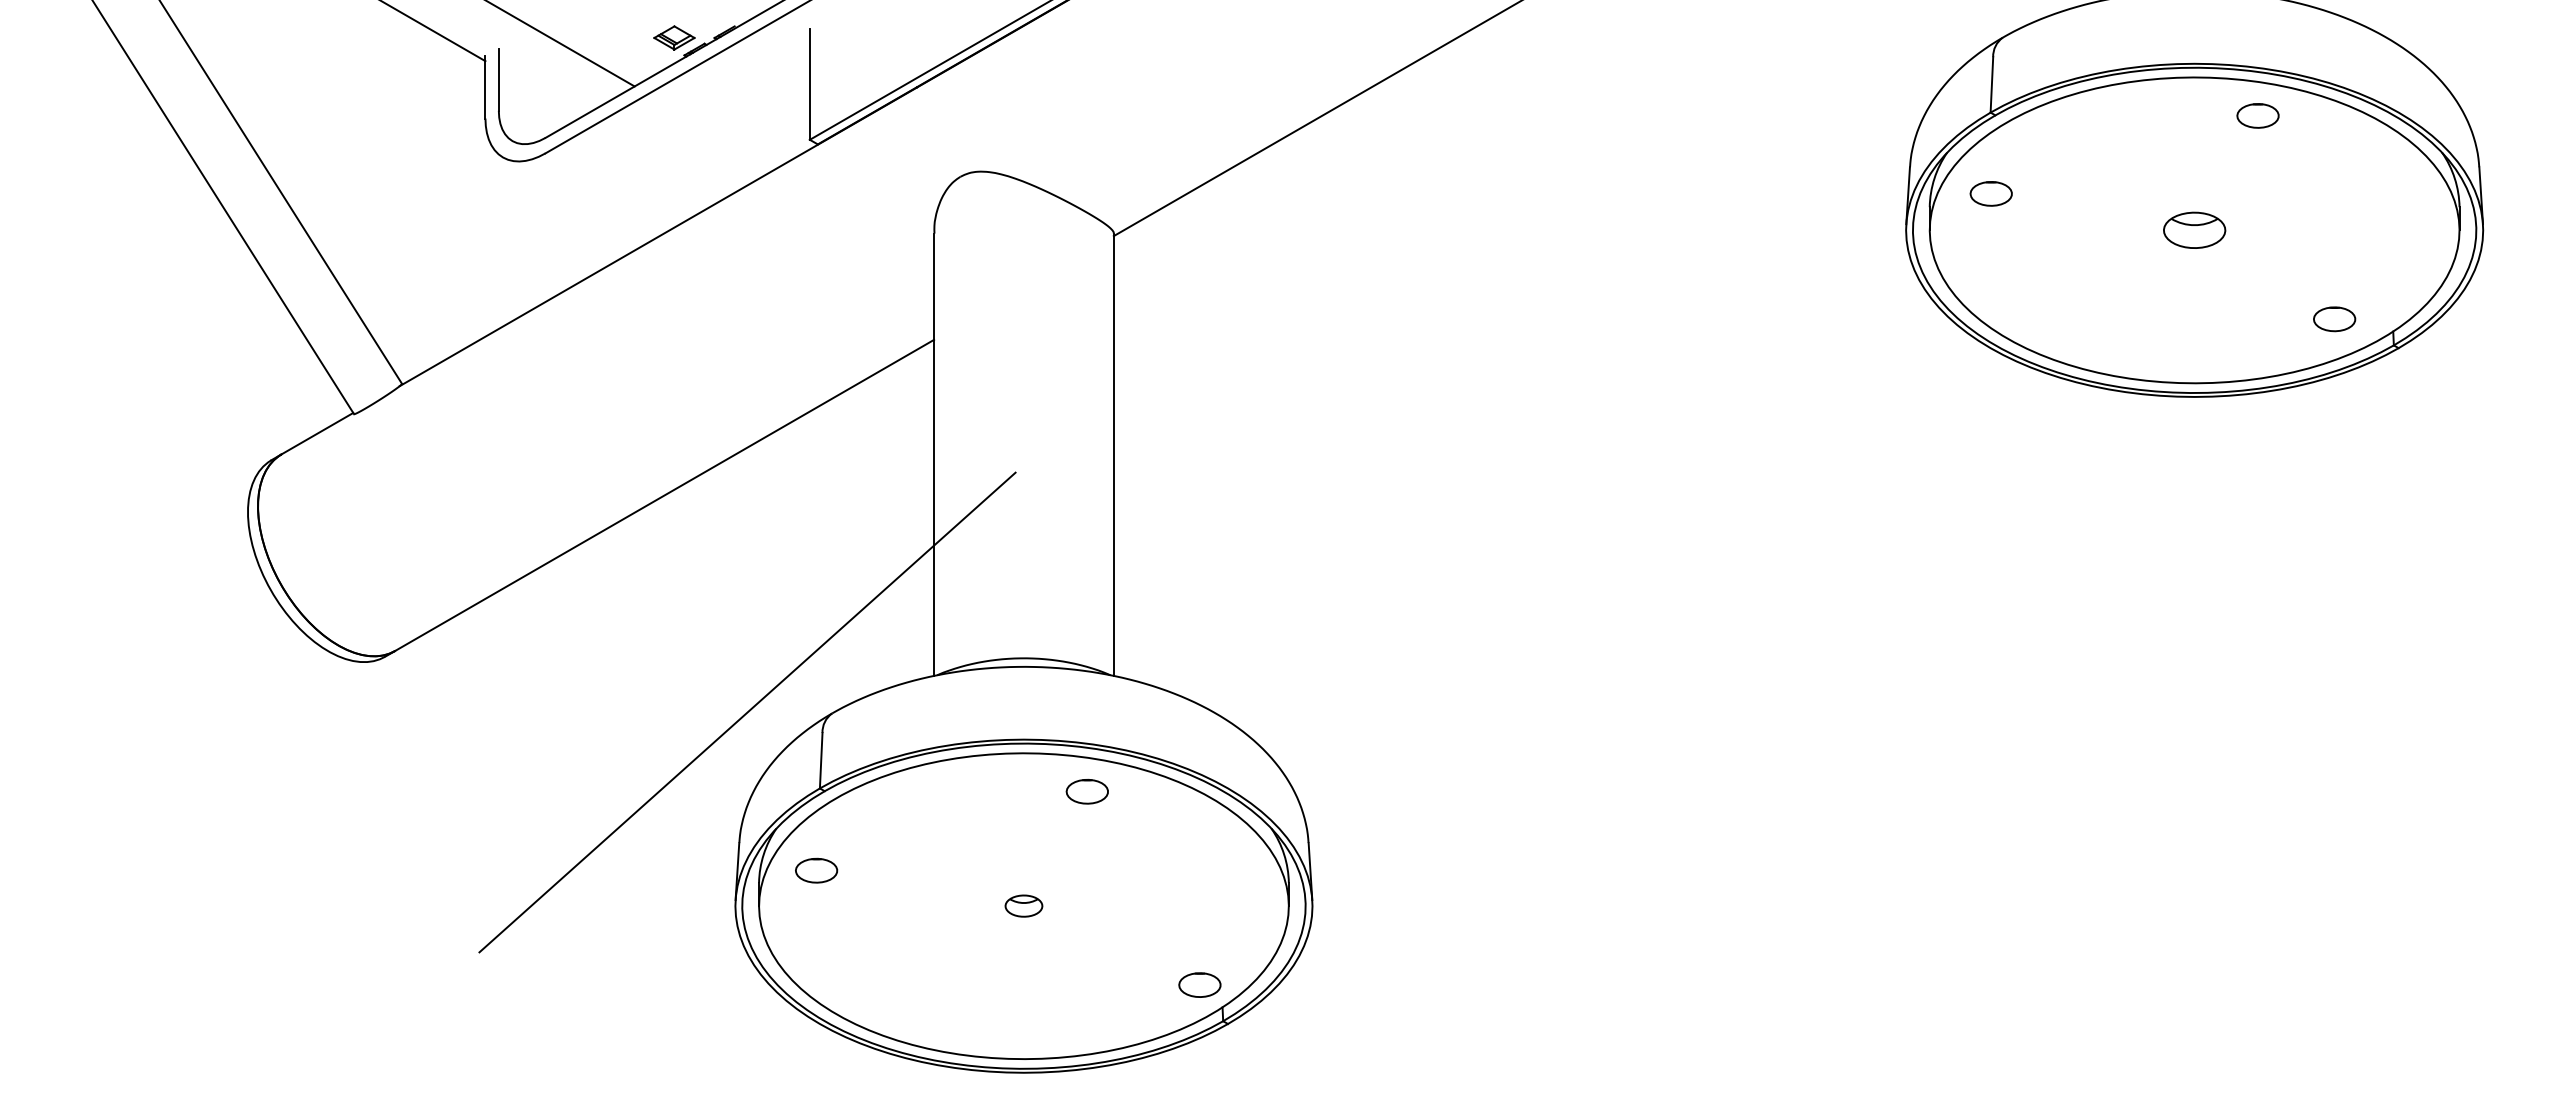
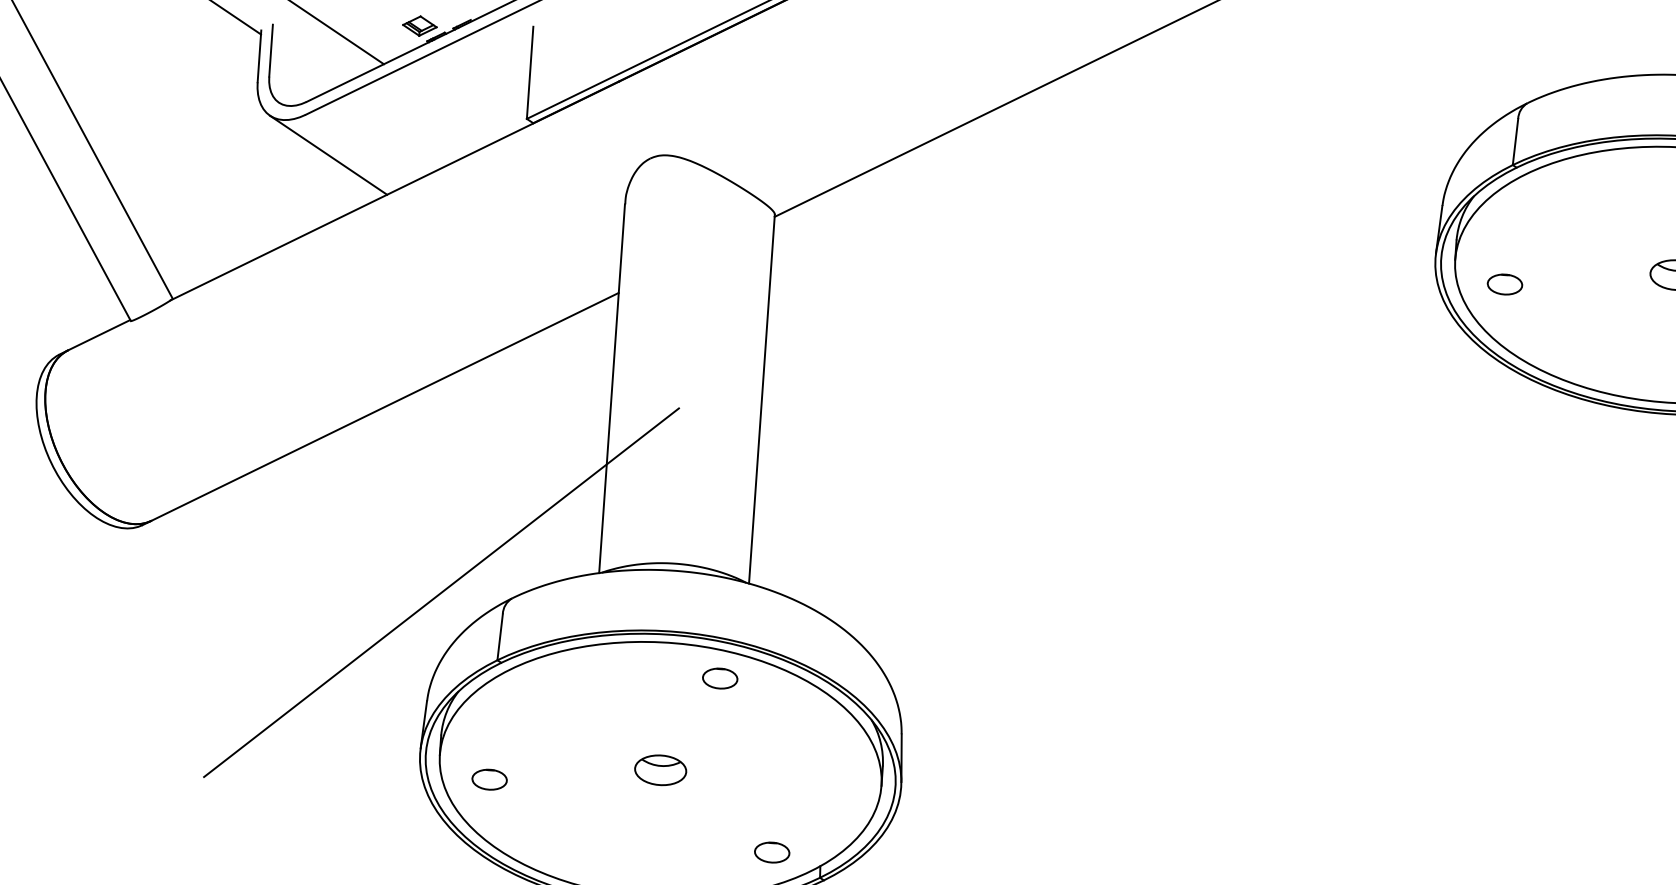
part: (1990, 193) -> (1504, 284), moved
line: (576, 199) -> (328, 155), added
part: (816, 870) -> (489, 779), moved
part: (1023, 905) -> (660, 769), size x1.67
part: (1199, 984) -> (771, 852), moved

